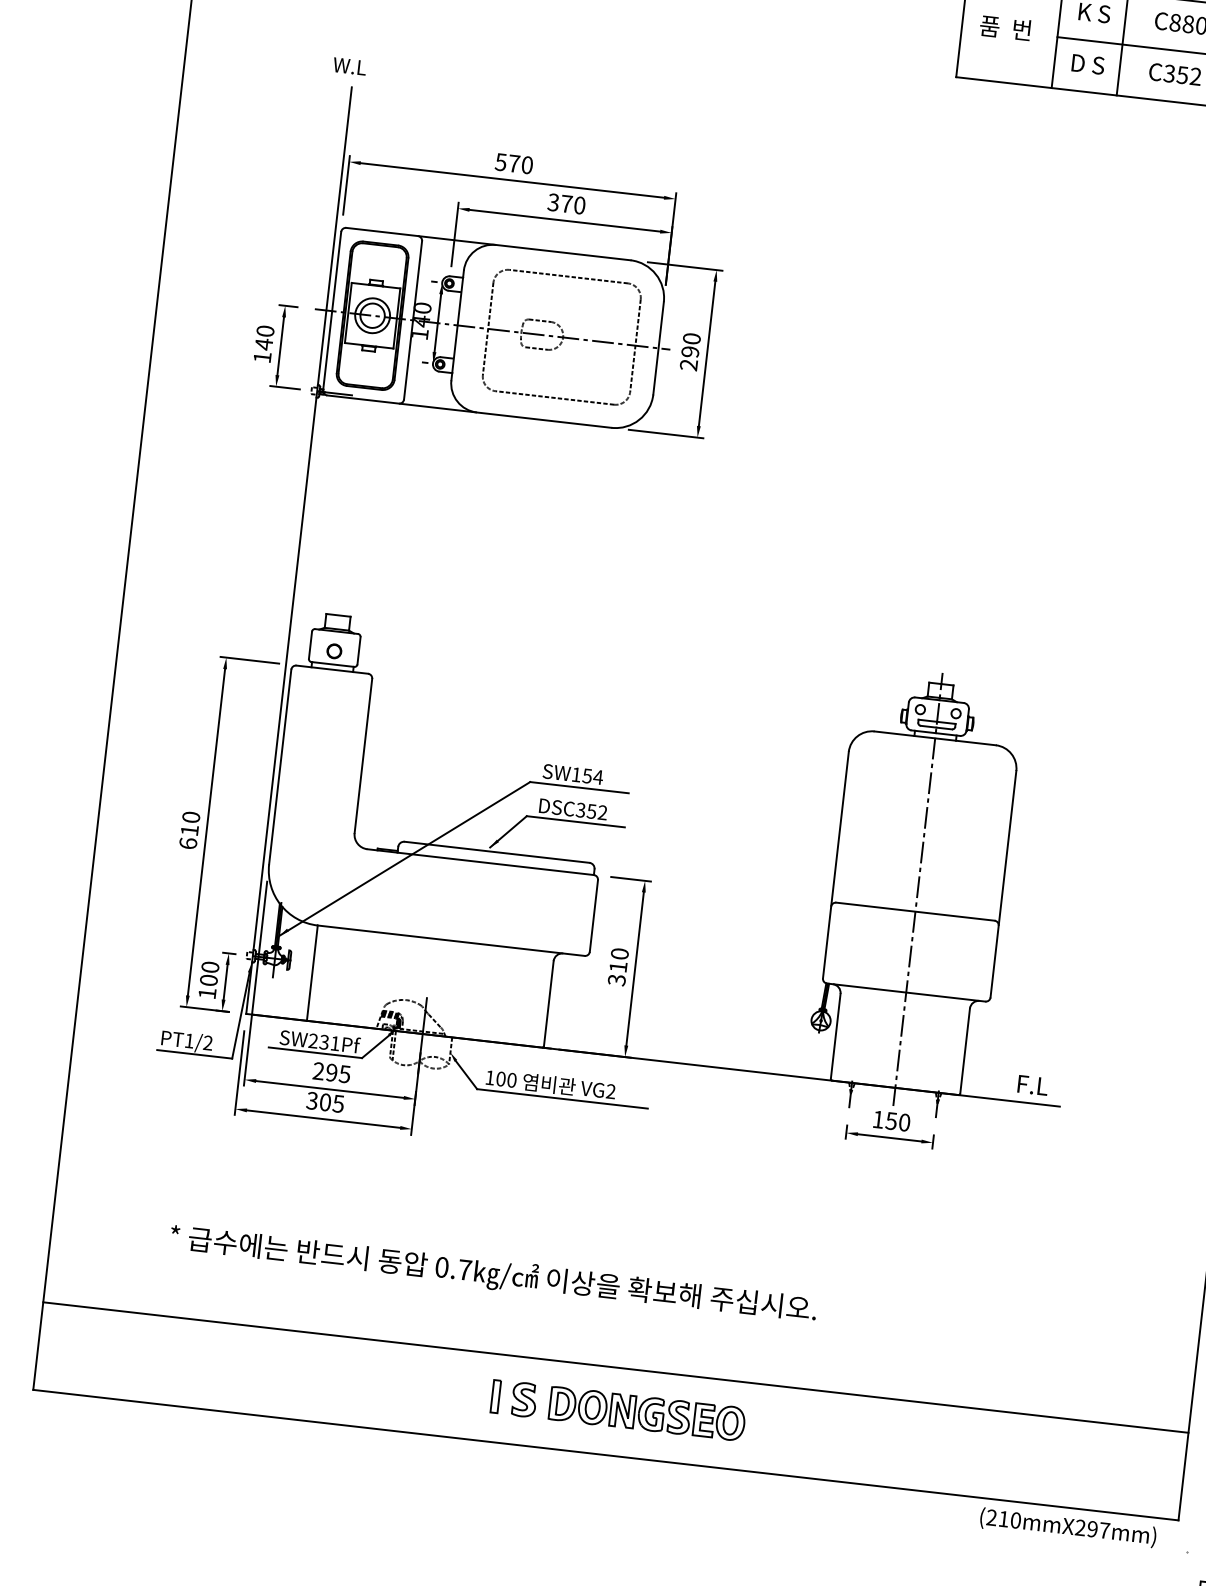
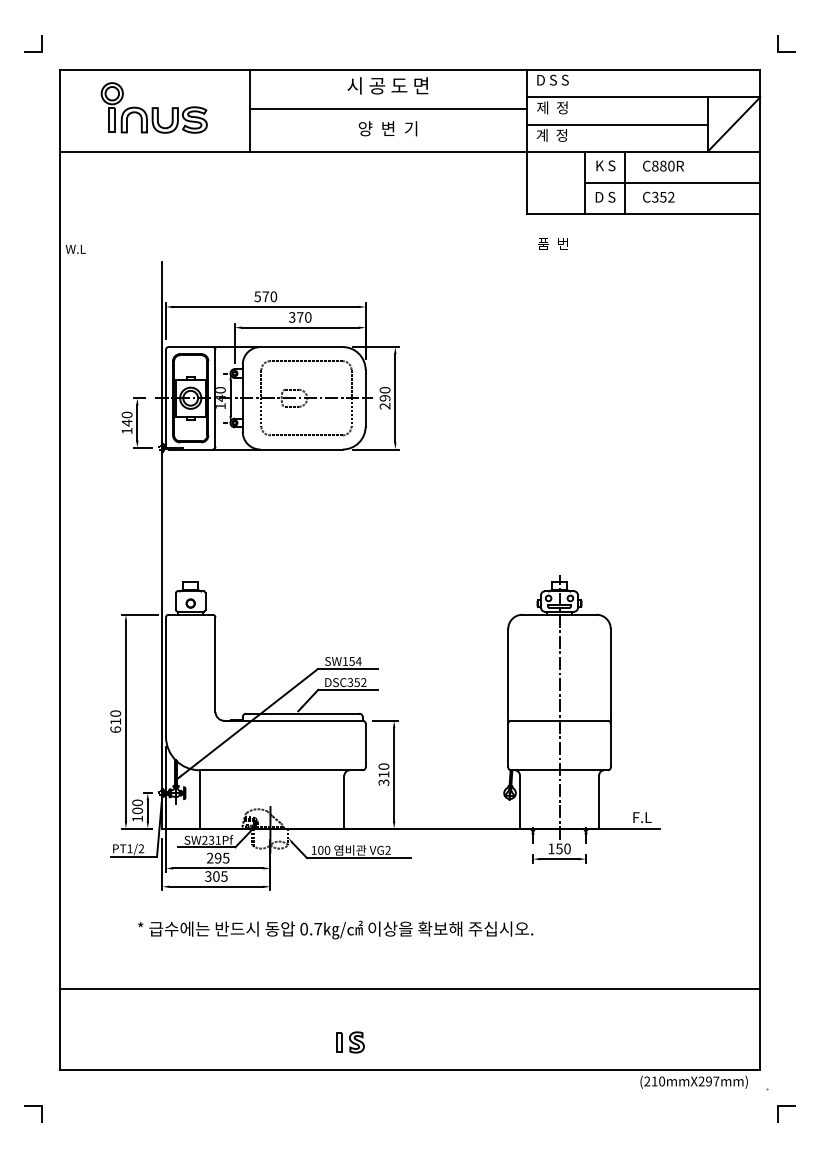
text: (1004, 27) -> (552, 243), moved
text: (349, 65) -> (75, 248), moved
text: (493, 1273) -> (335, 929), moved
line: (615, 1367) -> (409, 988), moved
part: (647, 1413) -> (432, 1042), removed

